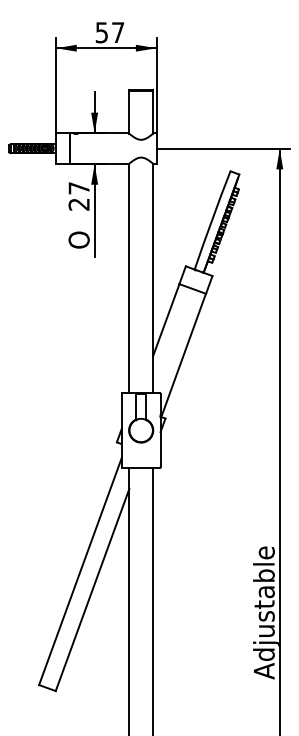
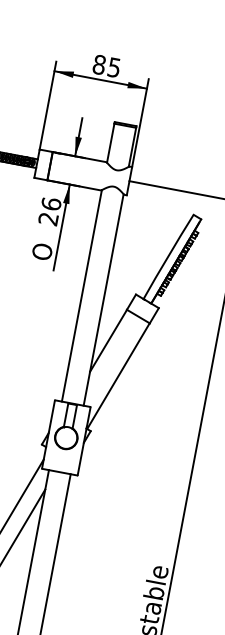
text: (109, 32) -> (106, 65), 57 -> 85
text: (78, 187) -> (50, 203), 27 -> 26

